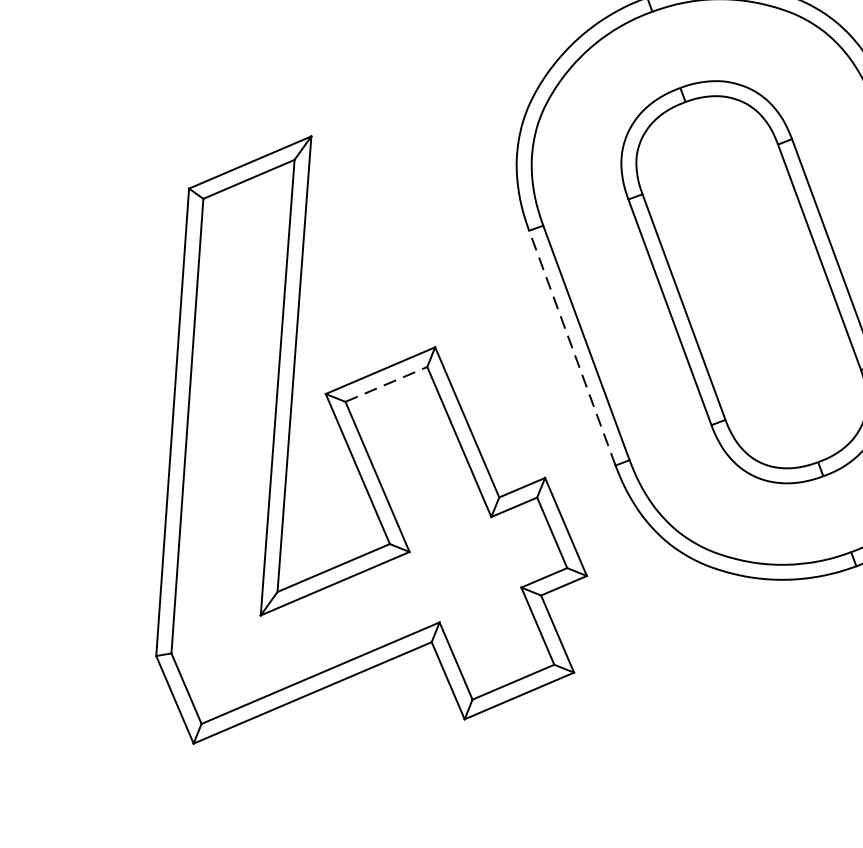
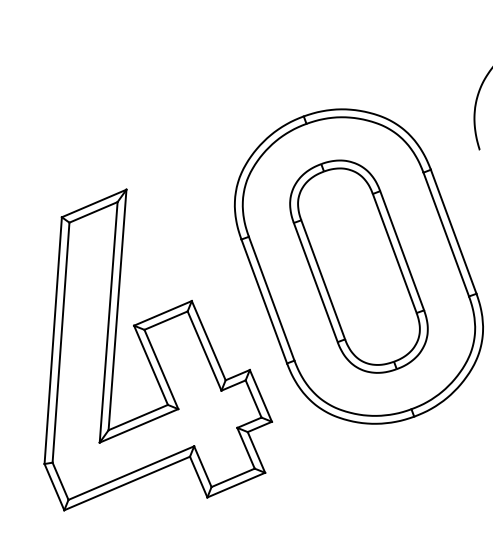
line: (572, 348) -> (264, 301), dashed -> solid
line: (387, 384) -> (166, 320), dashed -> solid

